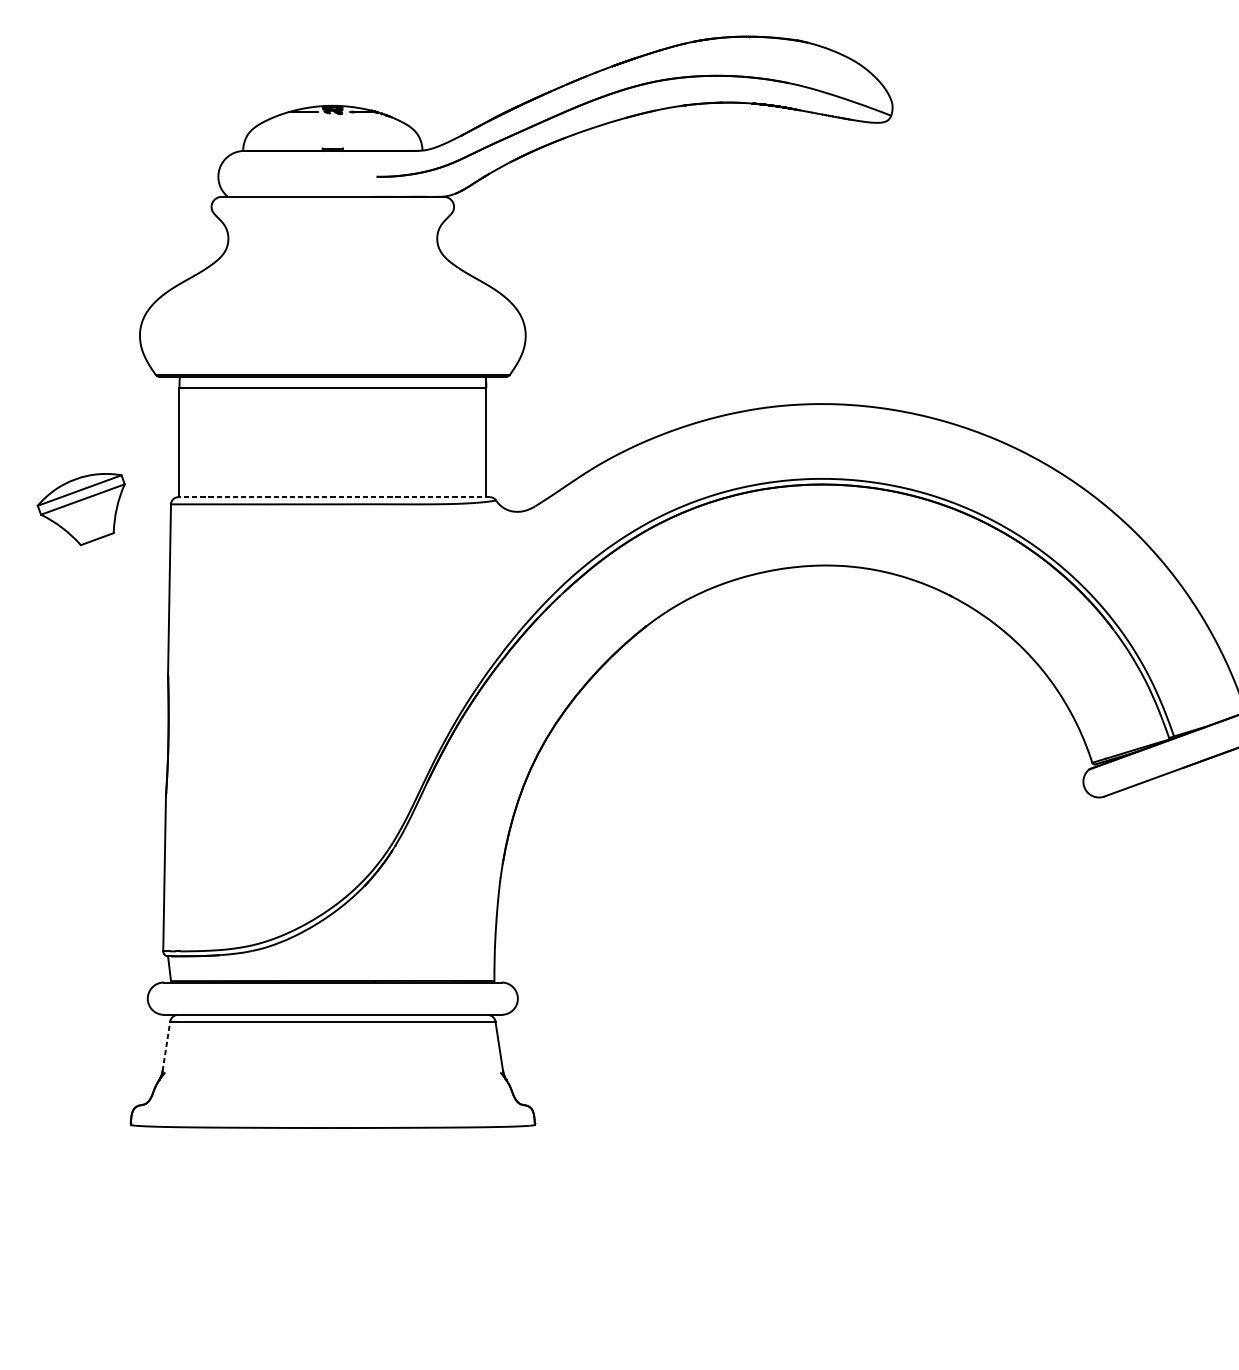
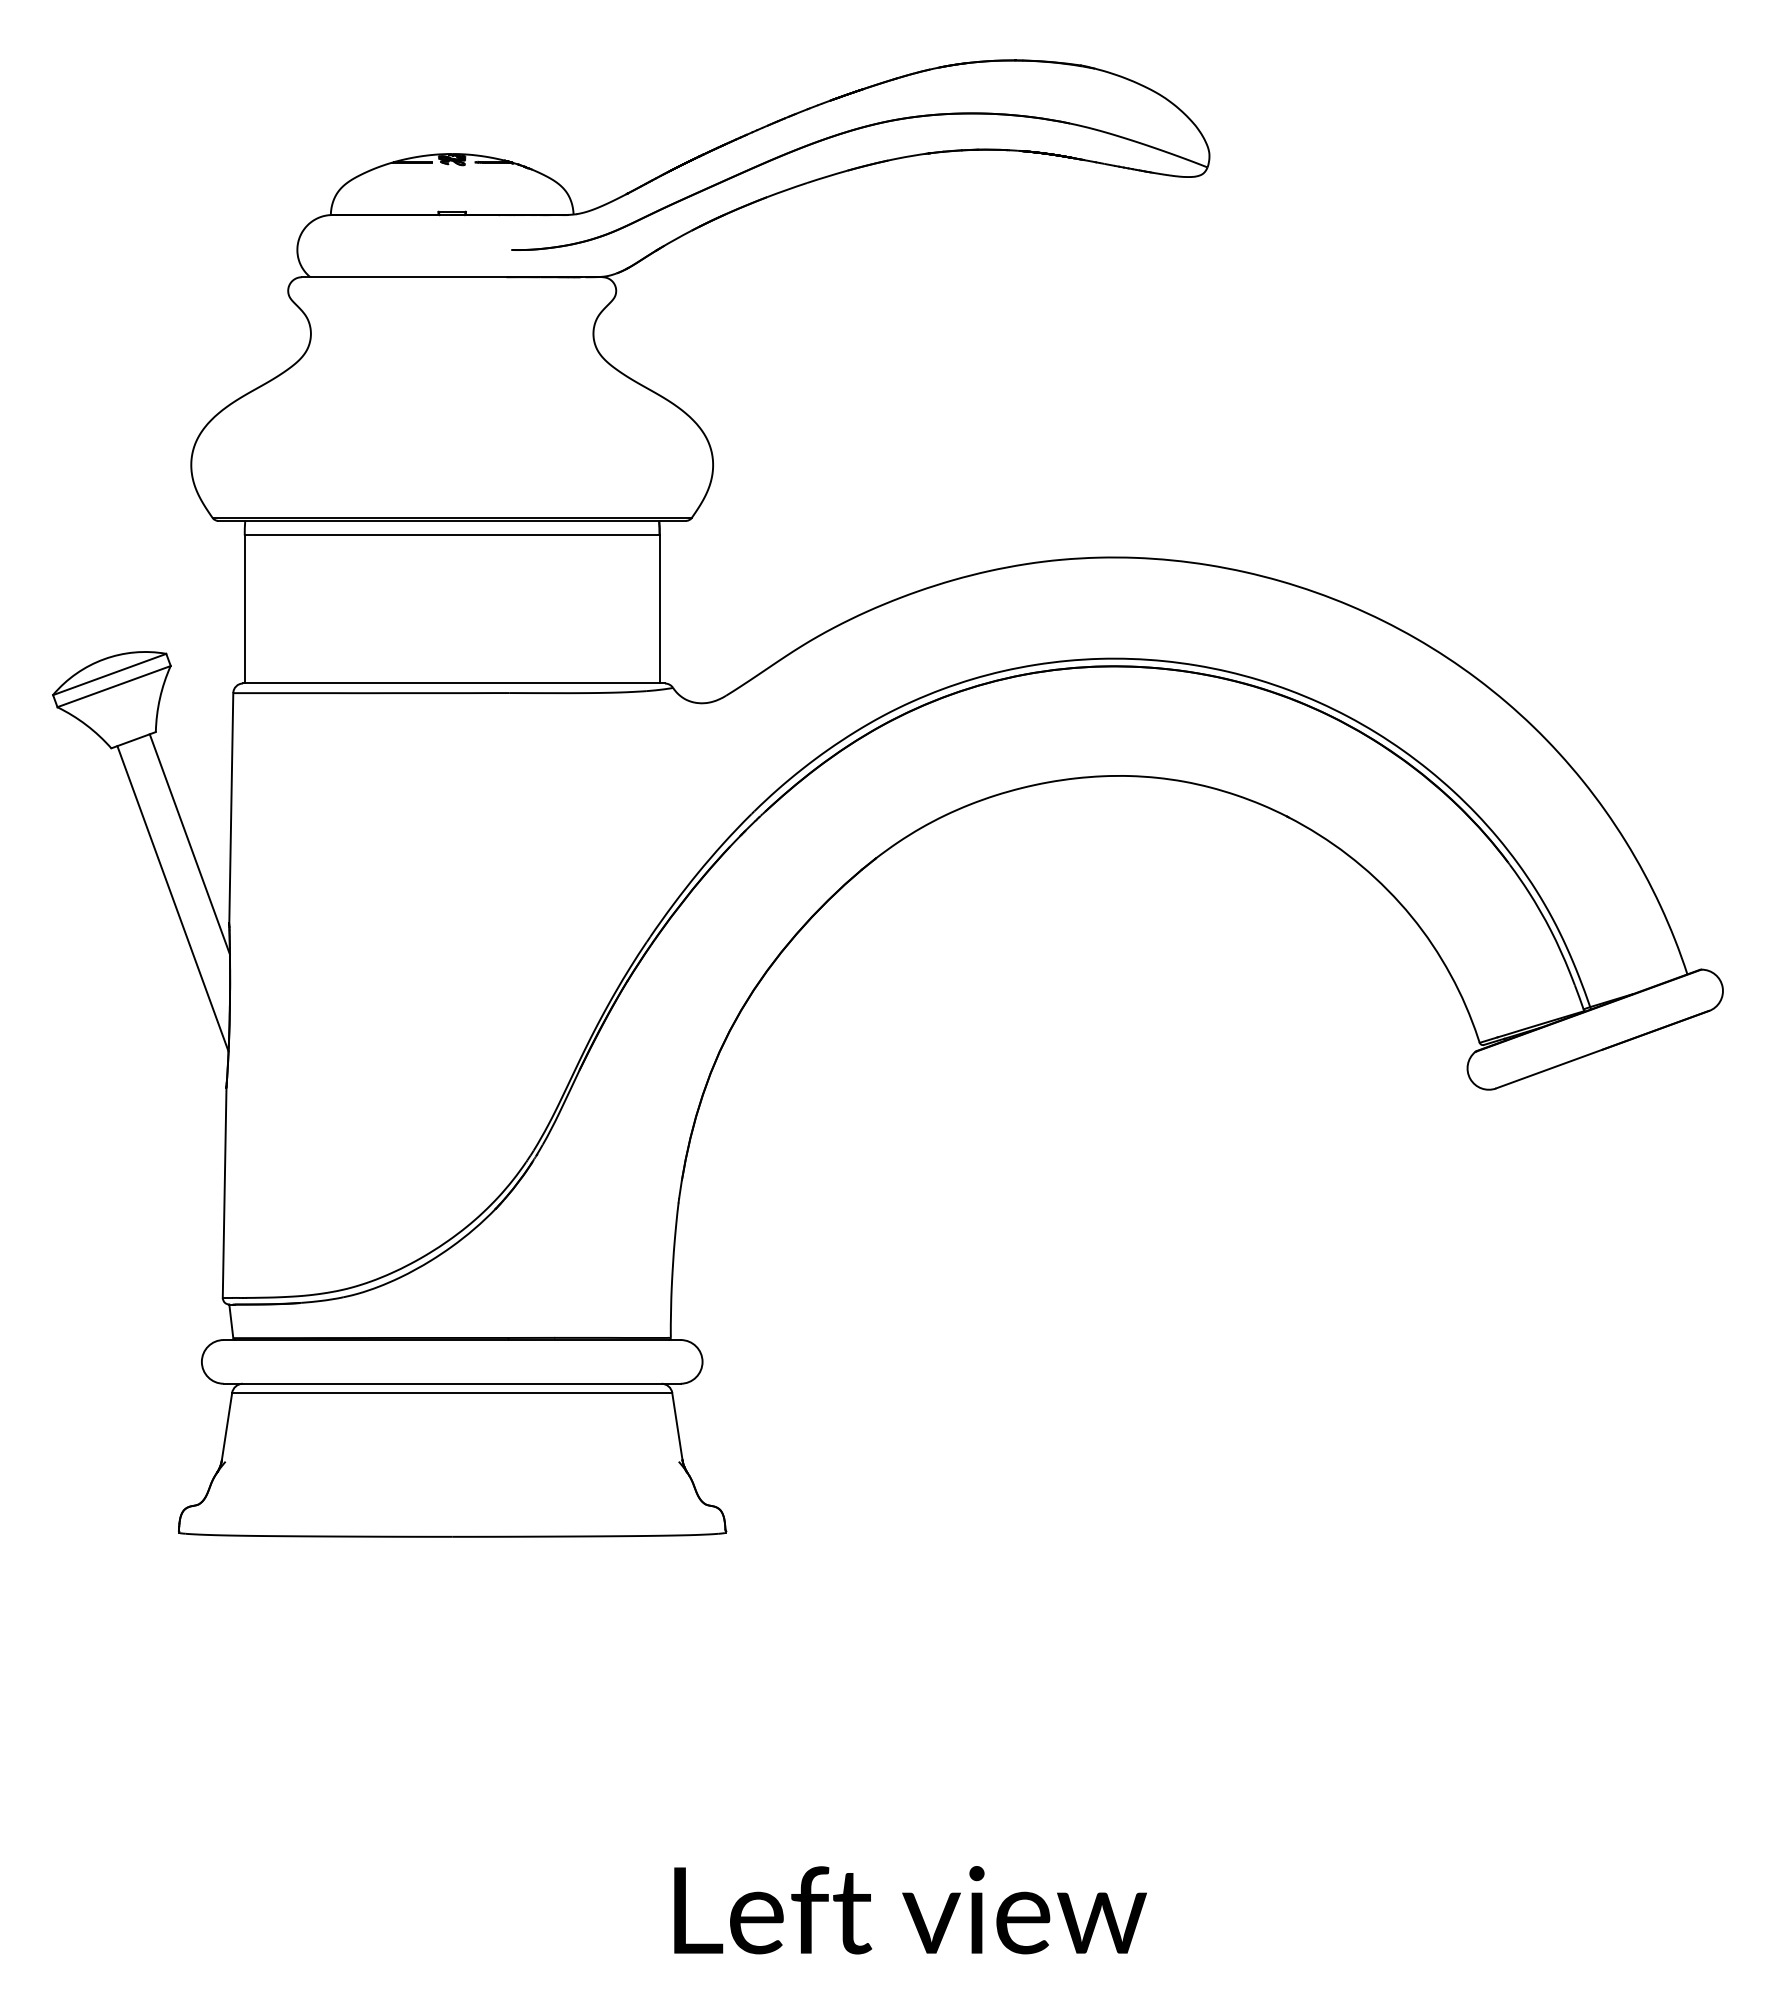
line: (334, 497) -> (454, 683), dashed -> solid
line: (138, 616) -> (189, 844), added
line: (126, 656) -> (172, 898), added
line: (166, 1046) -> (227, 1426), dashed -> solid

